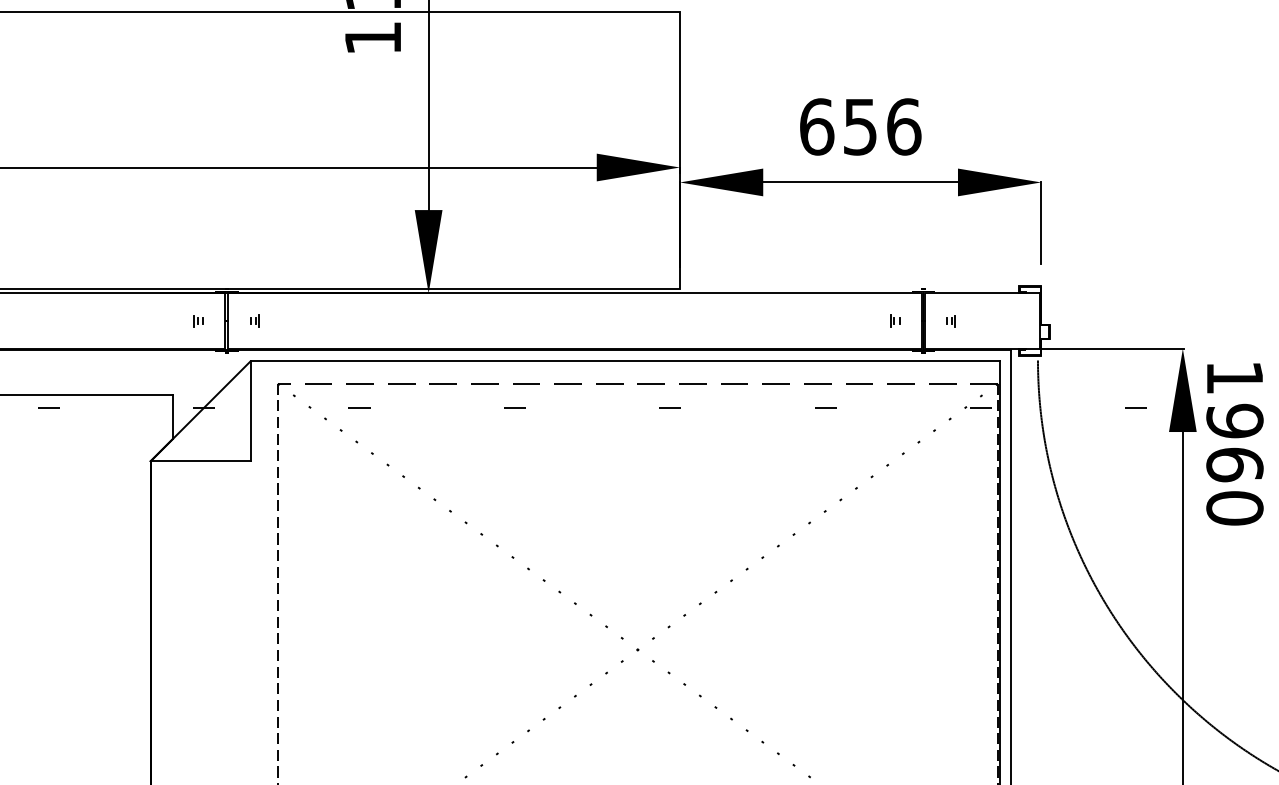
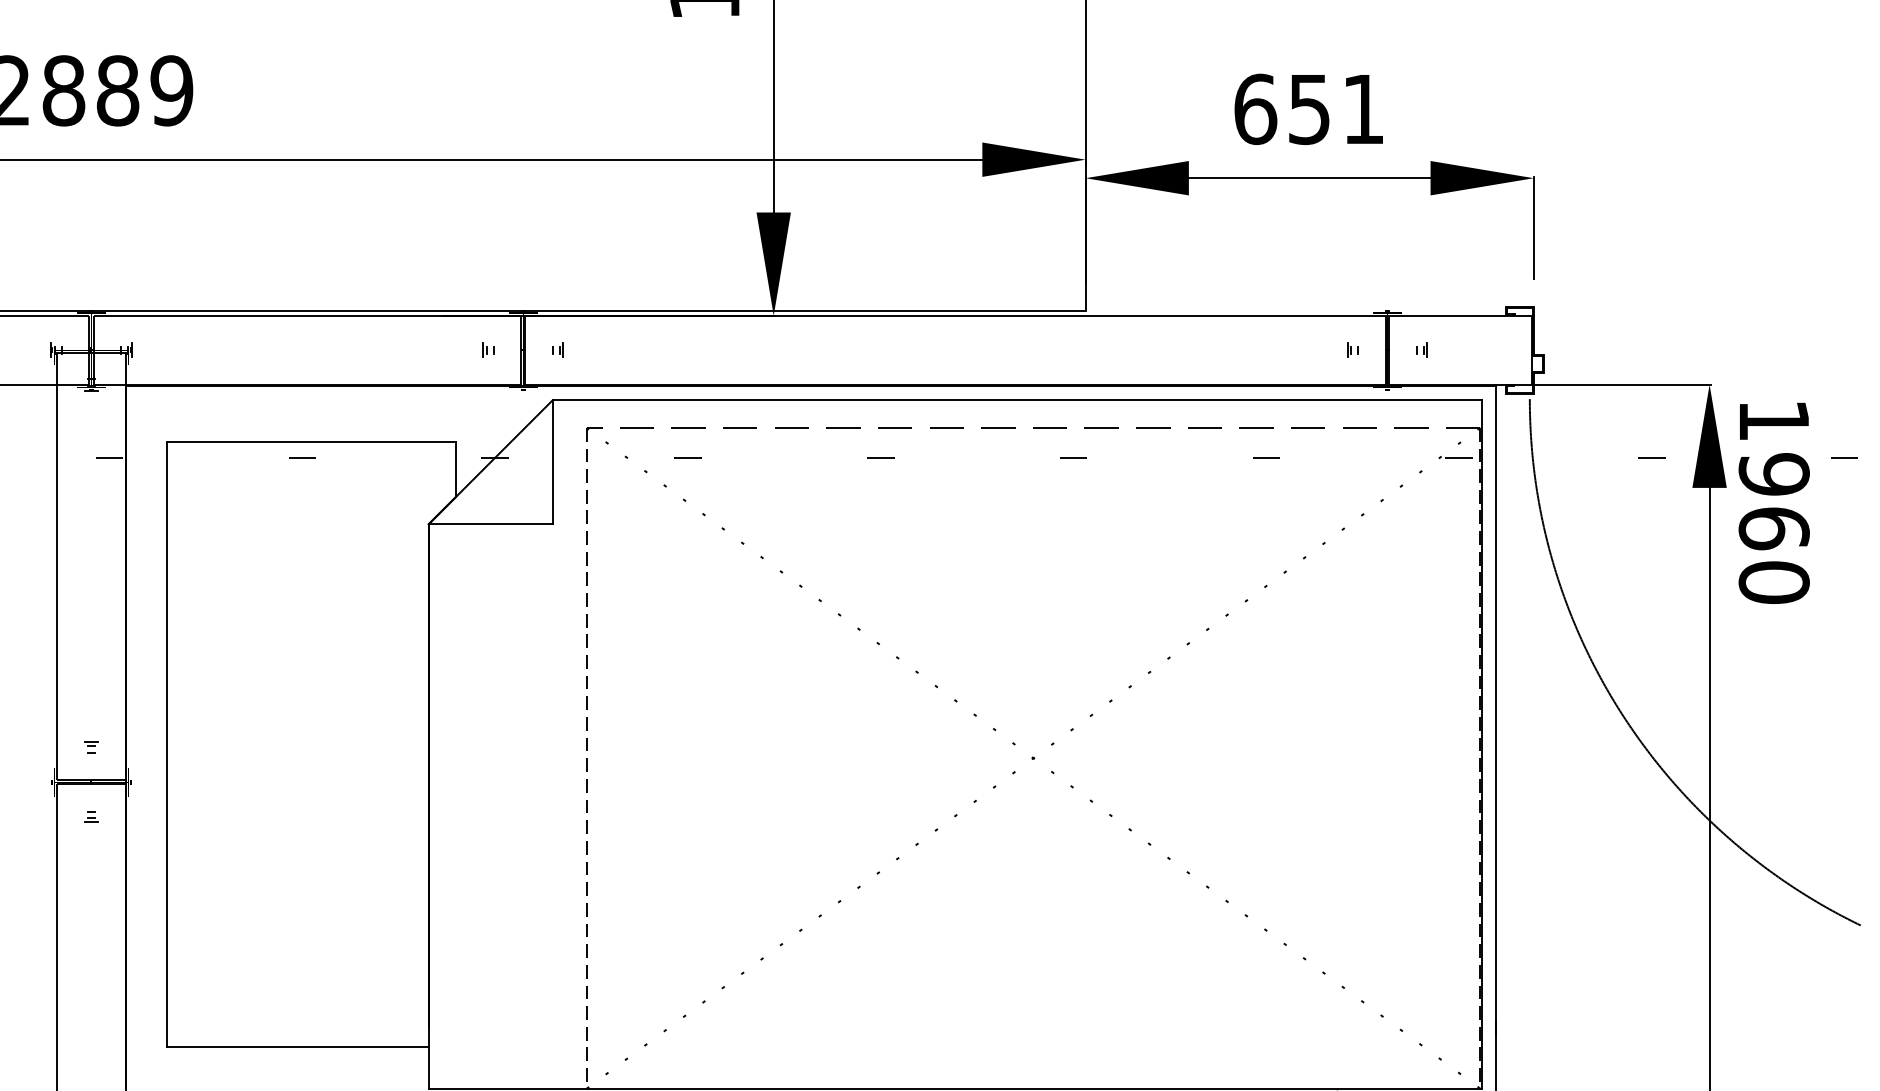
text: (903, 127) -> (1363, 109), 656 -> 651

